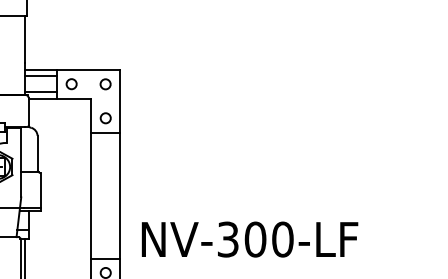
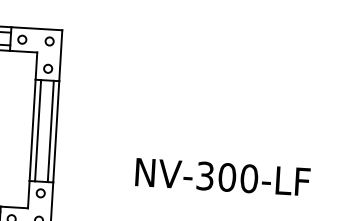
line: (97, 195) -> (37, 130), added
line: (113, 195) -> (50, 131), added
text: (250, 239) -> (223, 177), moved

